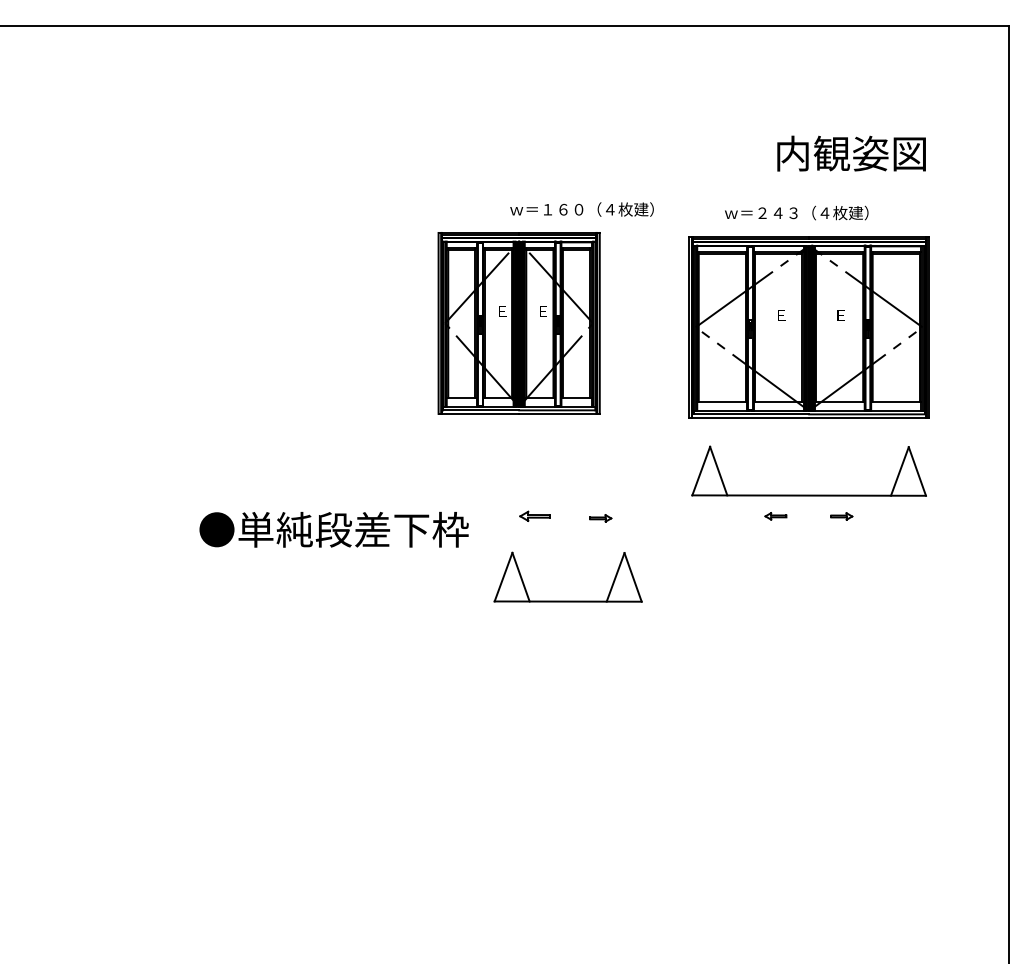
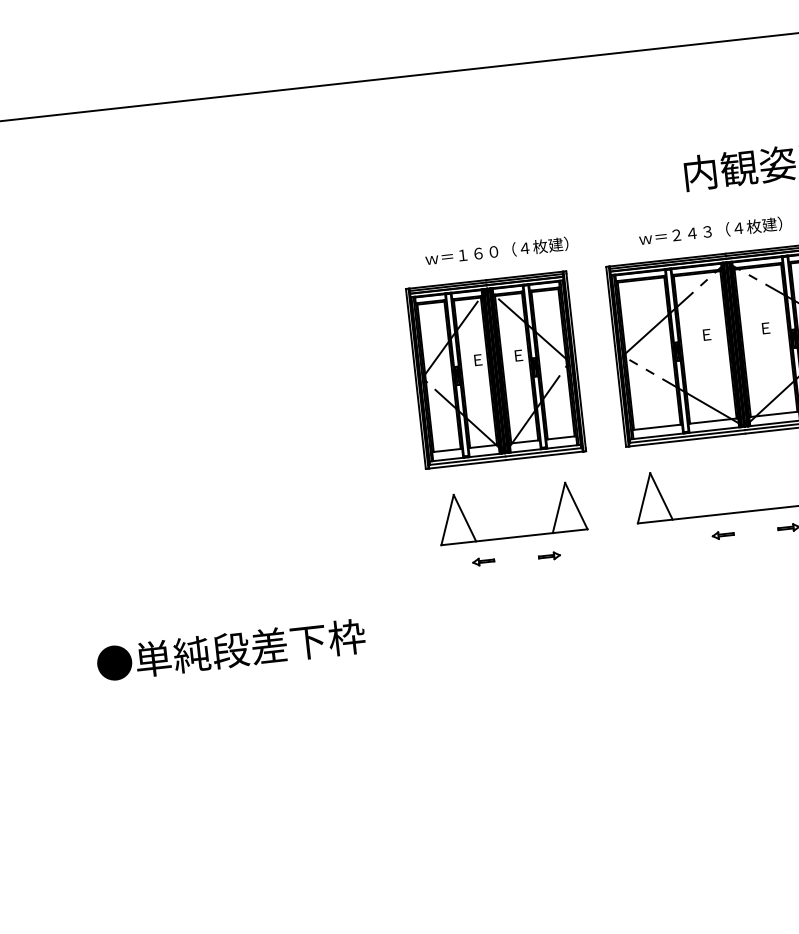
part: (518, 323) -> (495, 370), moved
part: (534, 516) -> (483, 561), size x0.71
text: (333, 529) -> (230, 650), moved
part: (567, 600) -> (513, 536), moved

